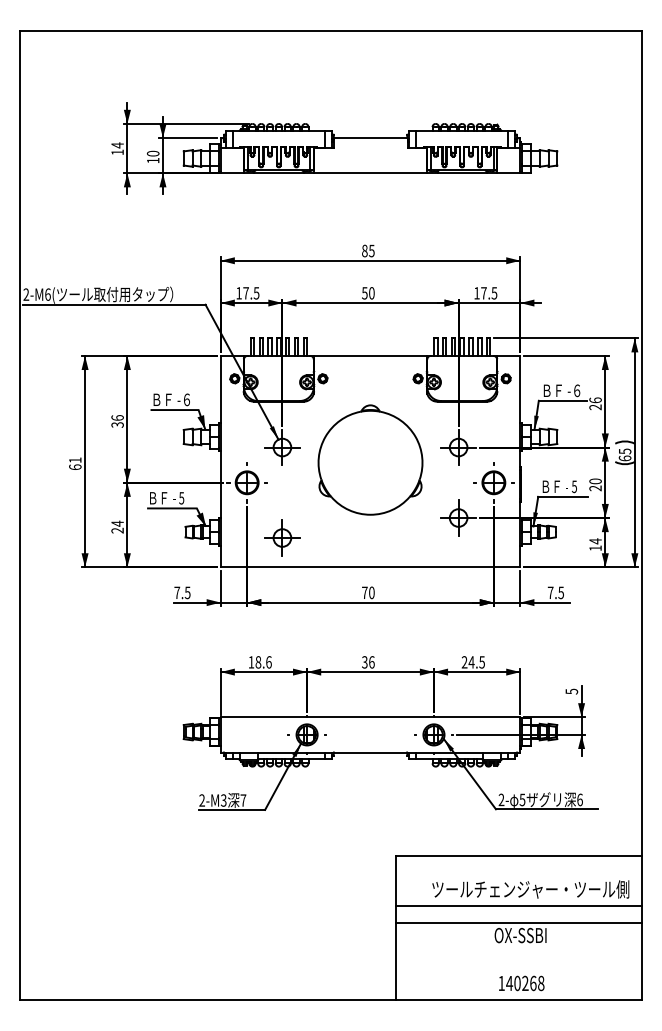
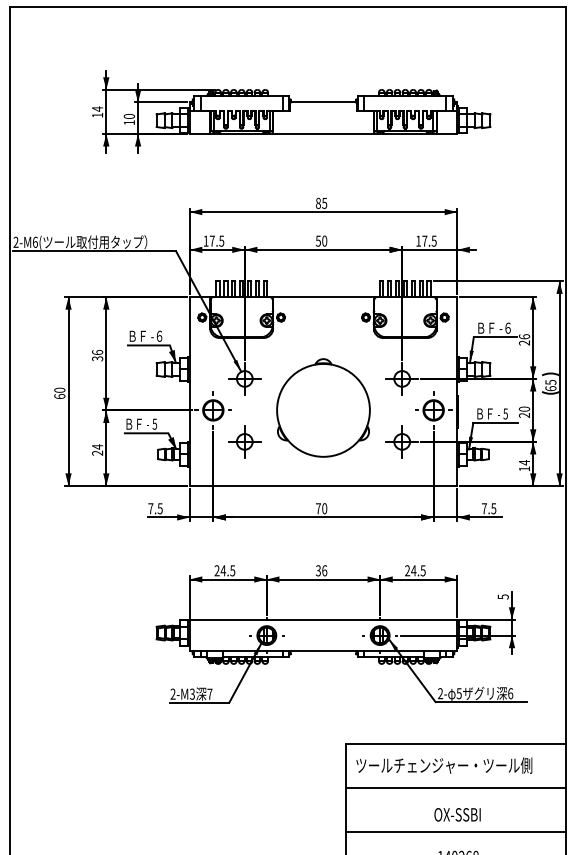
part: (370, 459) -> (323, 407), moved
text: (75, 460) -> (59, 390), 61 -> 60
part: (282, 537) -> (244, 441), moved
text: (259, 662) -> (224, 570), 18.6 -> 24.5
text: (530, 889) -> (444, 765), moved
line: (519, 923) -> (456, 832), moved

